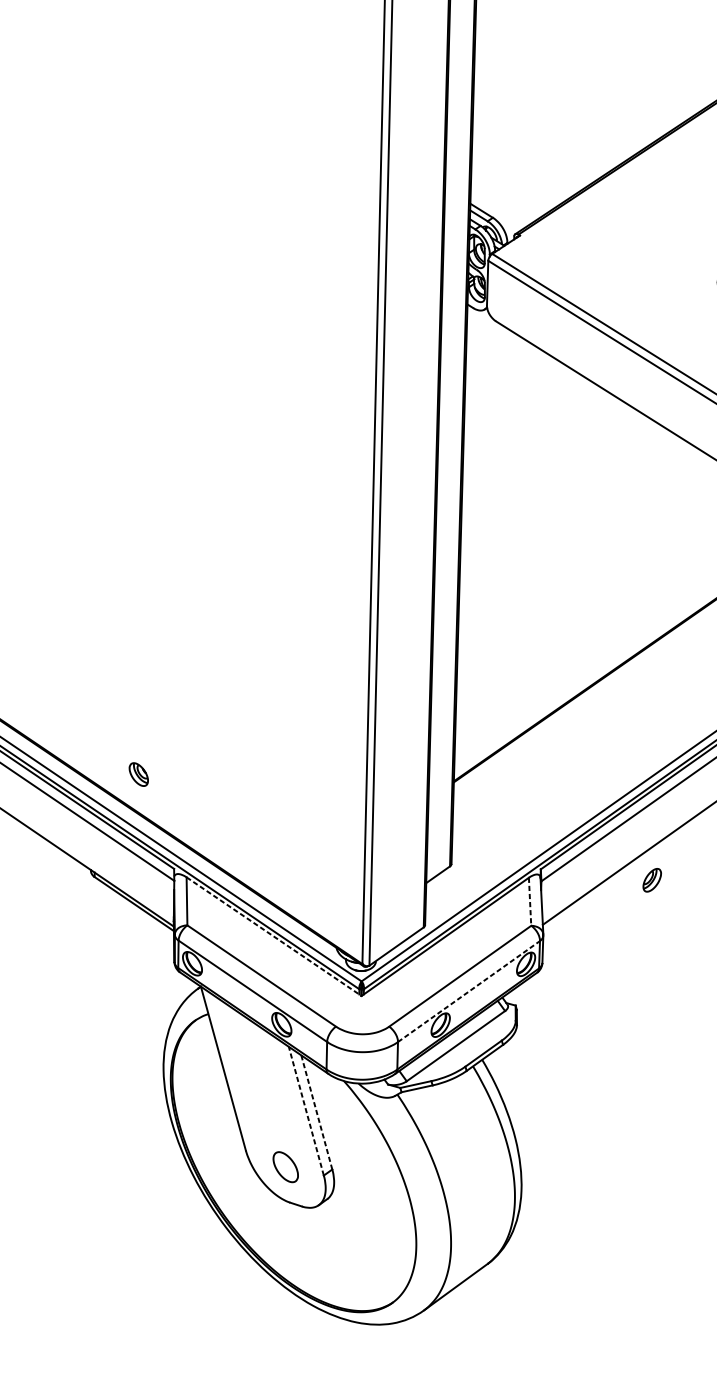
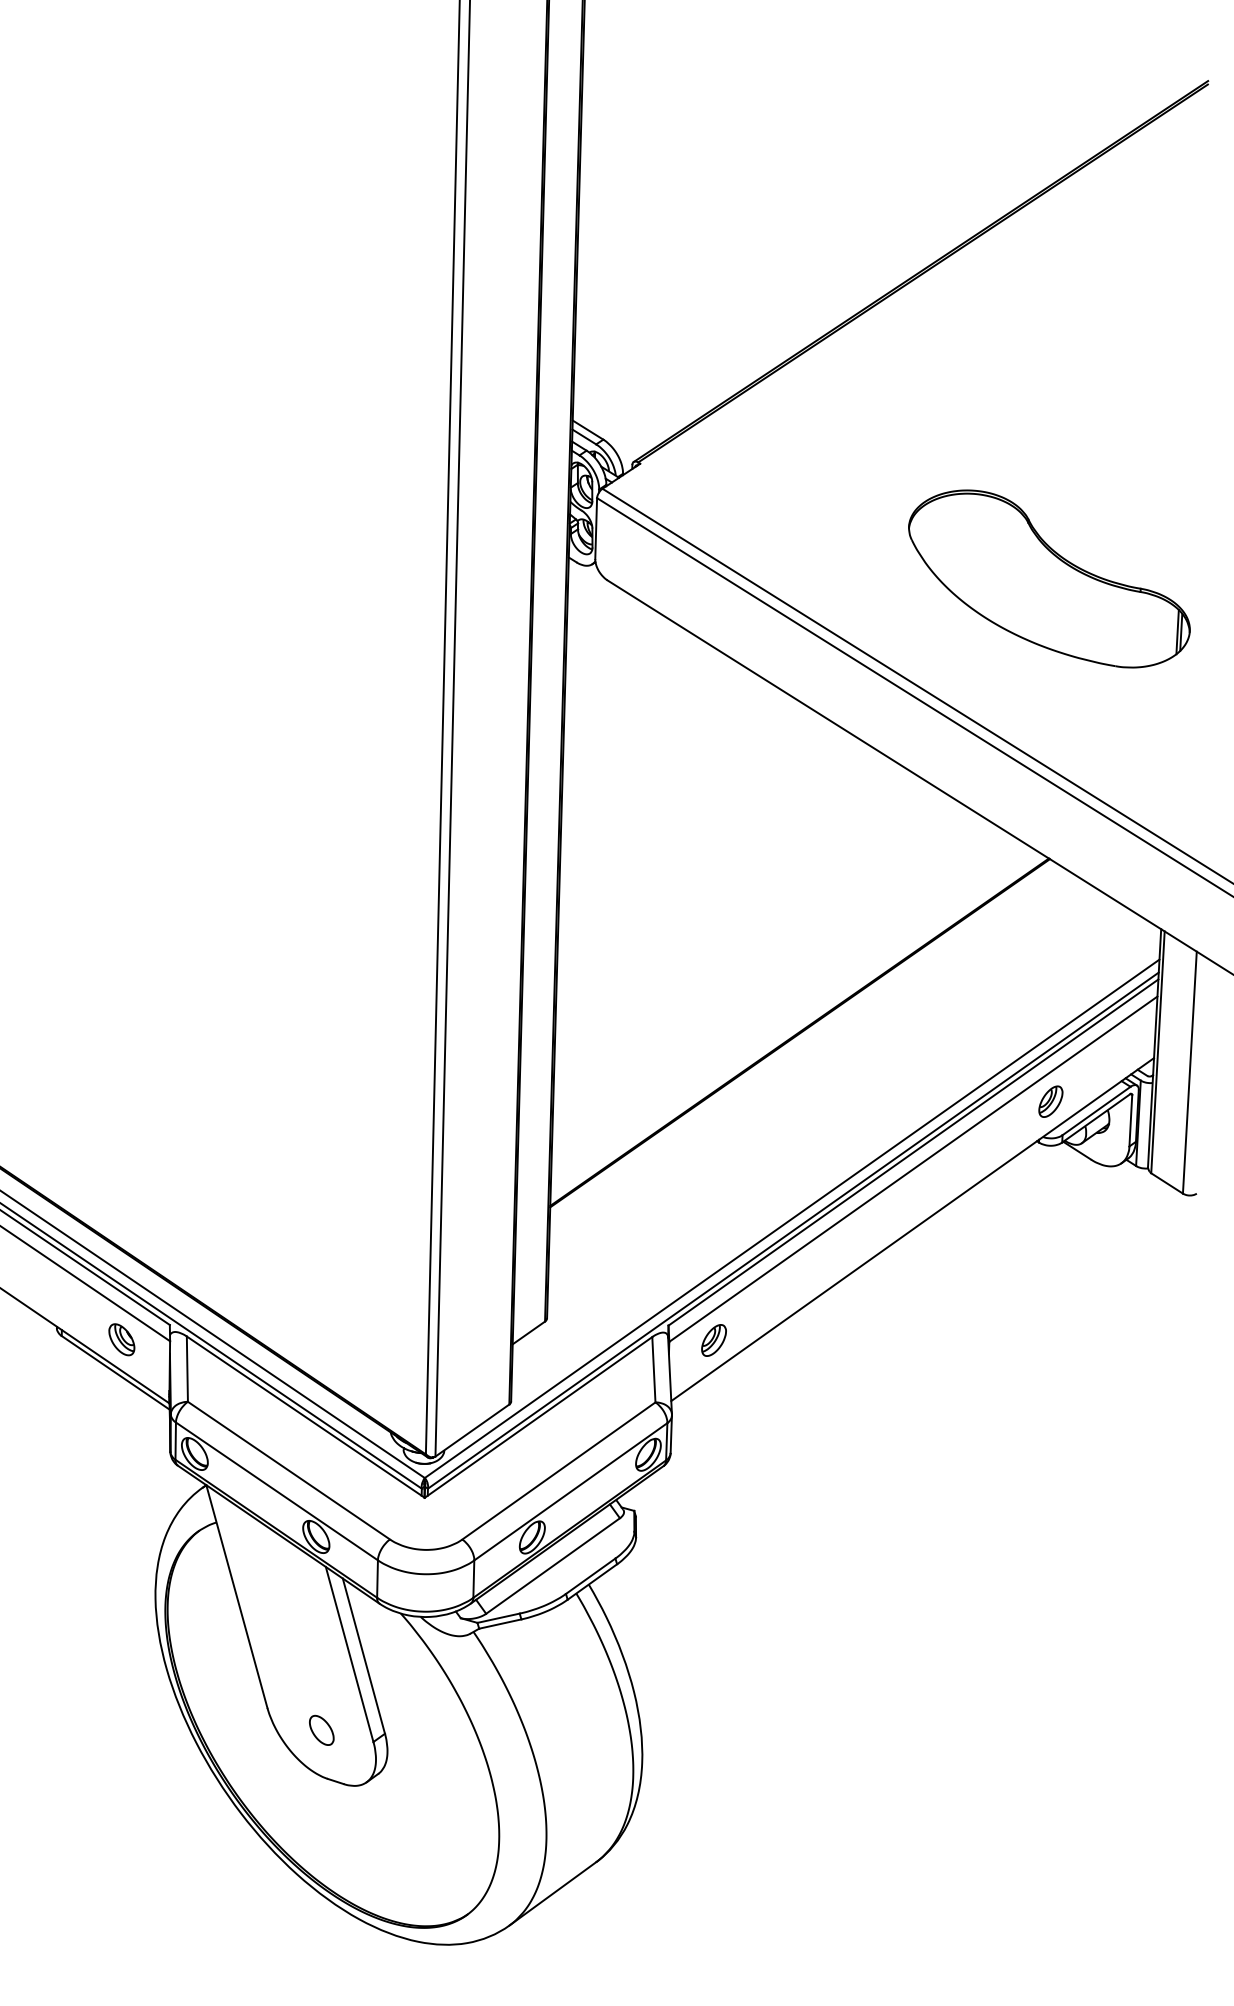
part: (138, 774) -> (121, 1339), moved
part: (651, 880) -> (713, 1340), moved
line: (529, 901) -> (653, 1369), dashed -> solid
line: (273, 936) -> (305, 1417), dashed -> solid
line: (469, 991) -> (571, 1491), dashed -> solid
line: (306, 1111) -> (349, 1654), dashed -> solid
line: (317, 1112) -> (364, 1656), dashed -> solid
part: (285, 1166) -> (321, 1729), size x0.71

